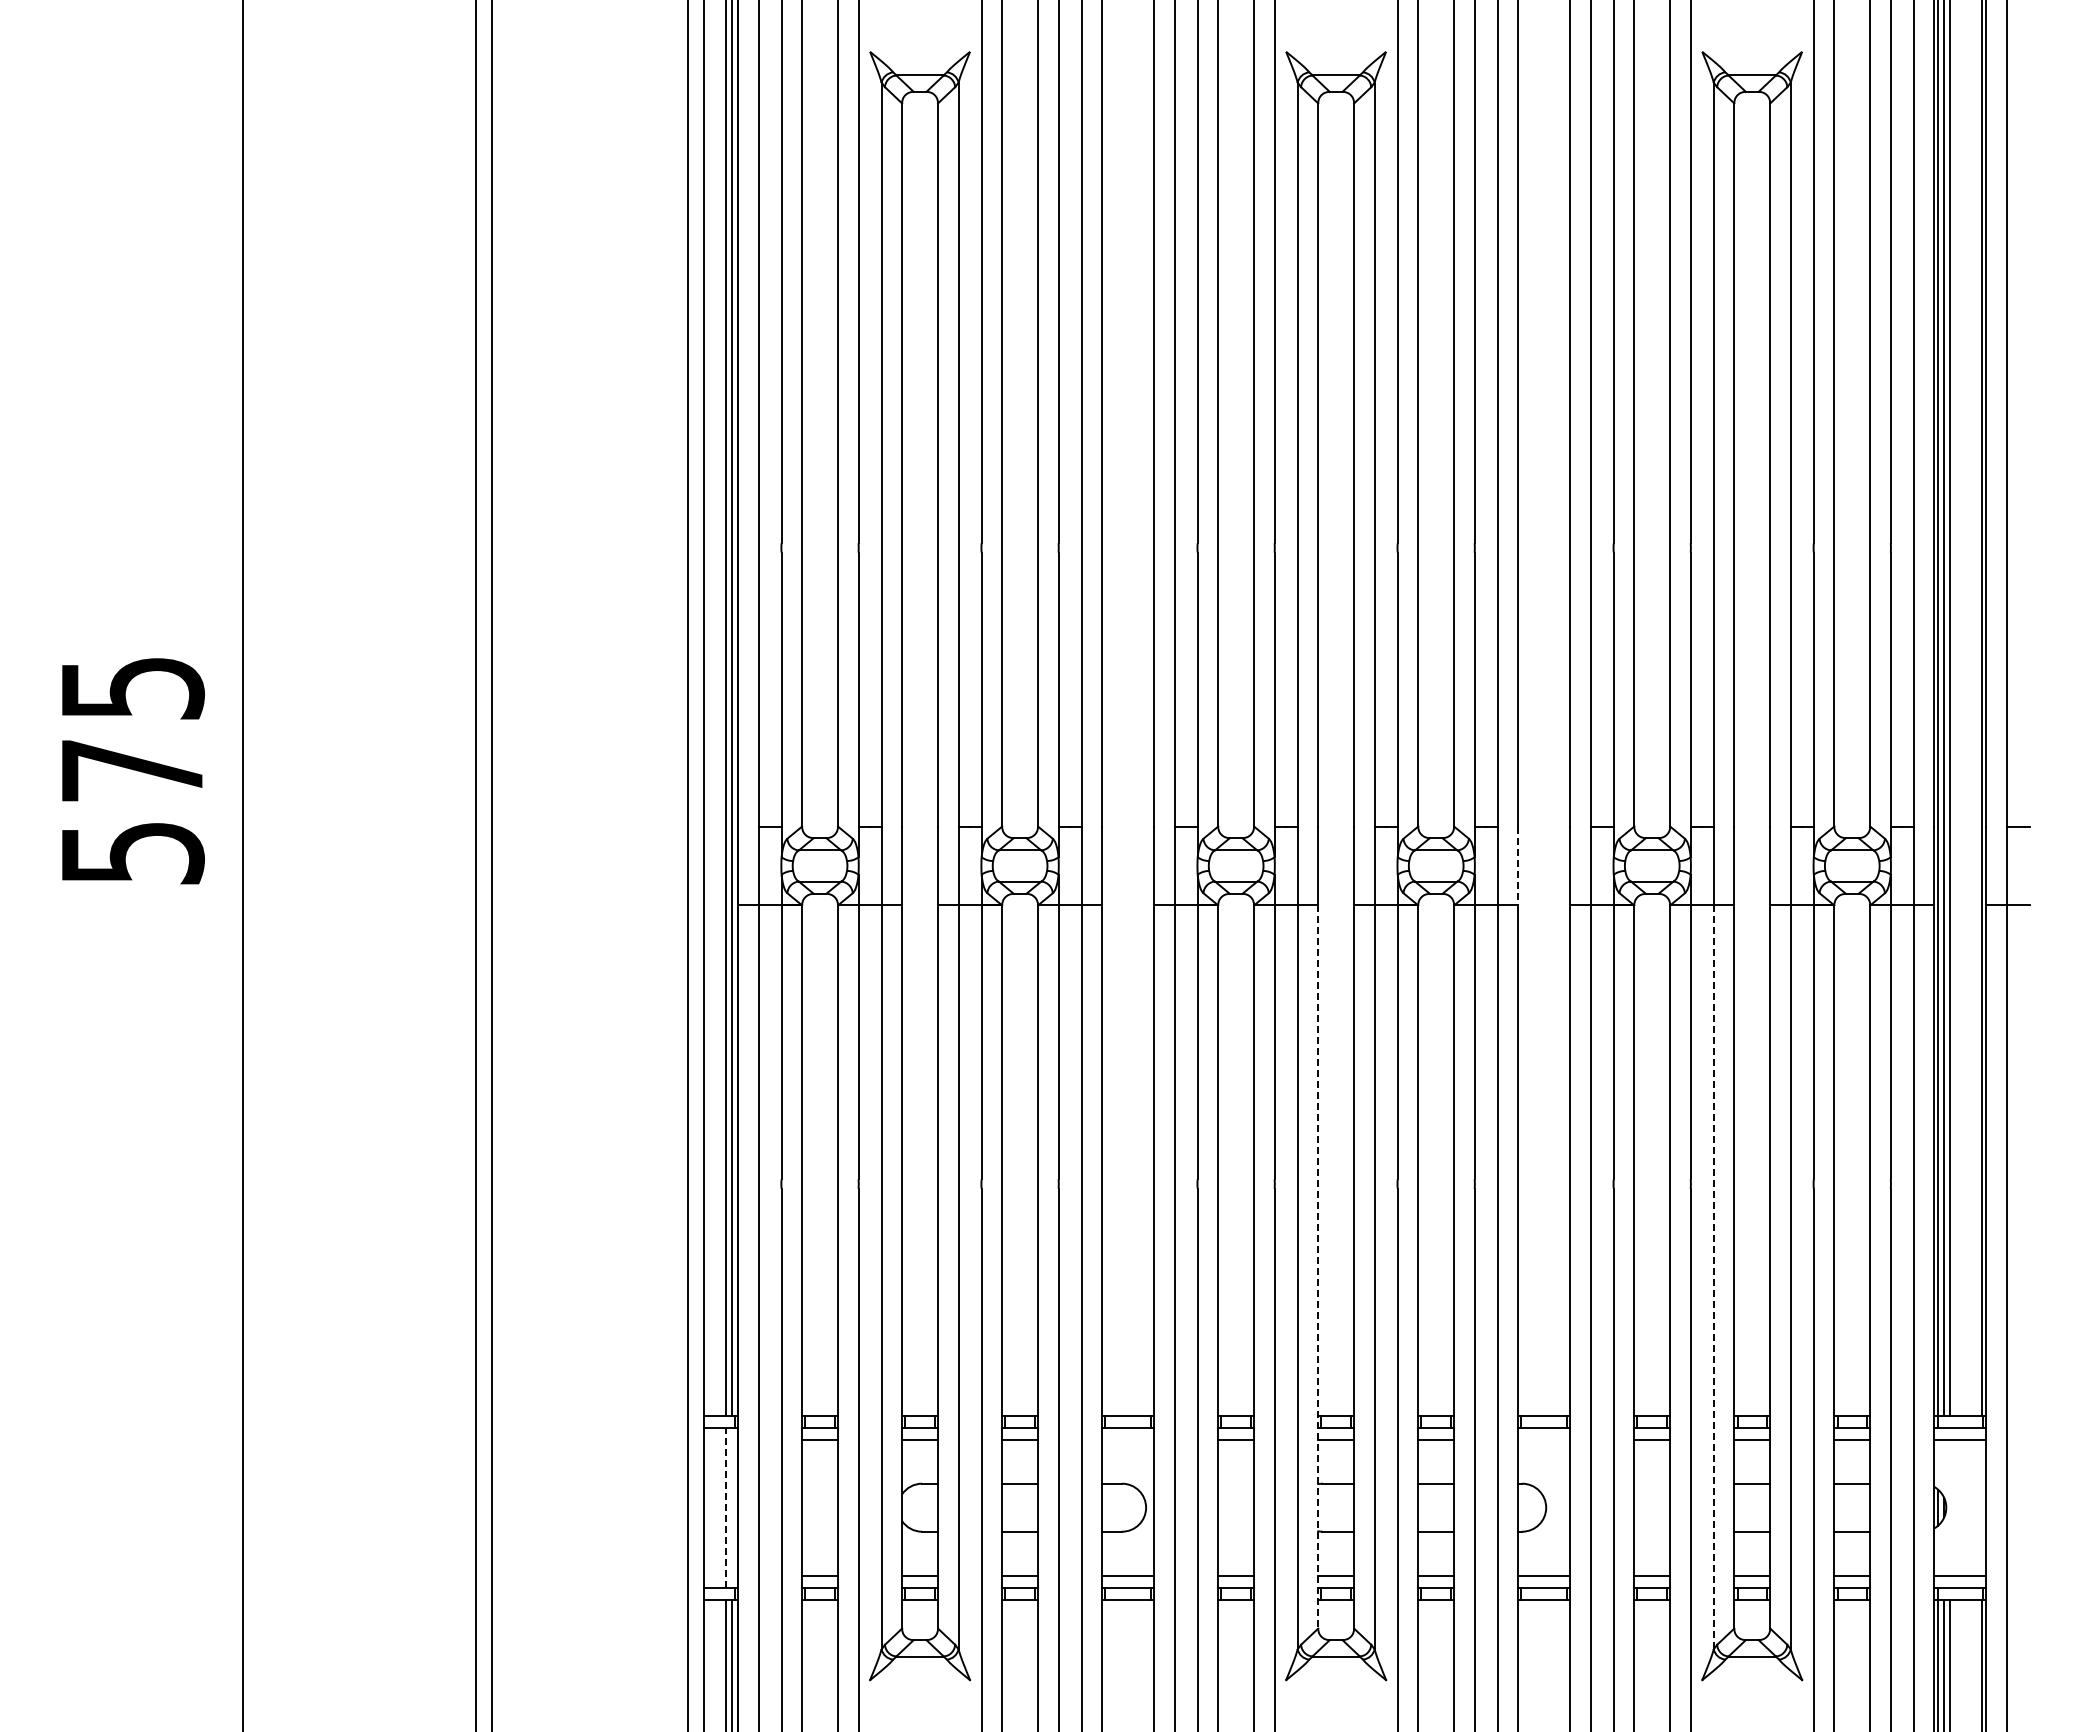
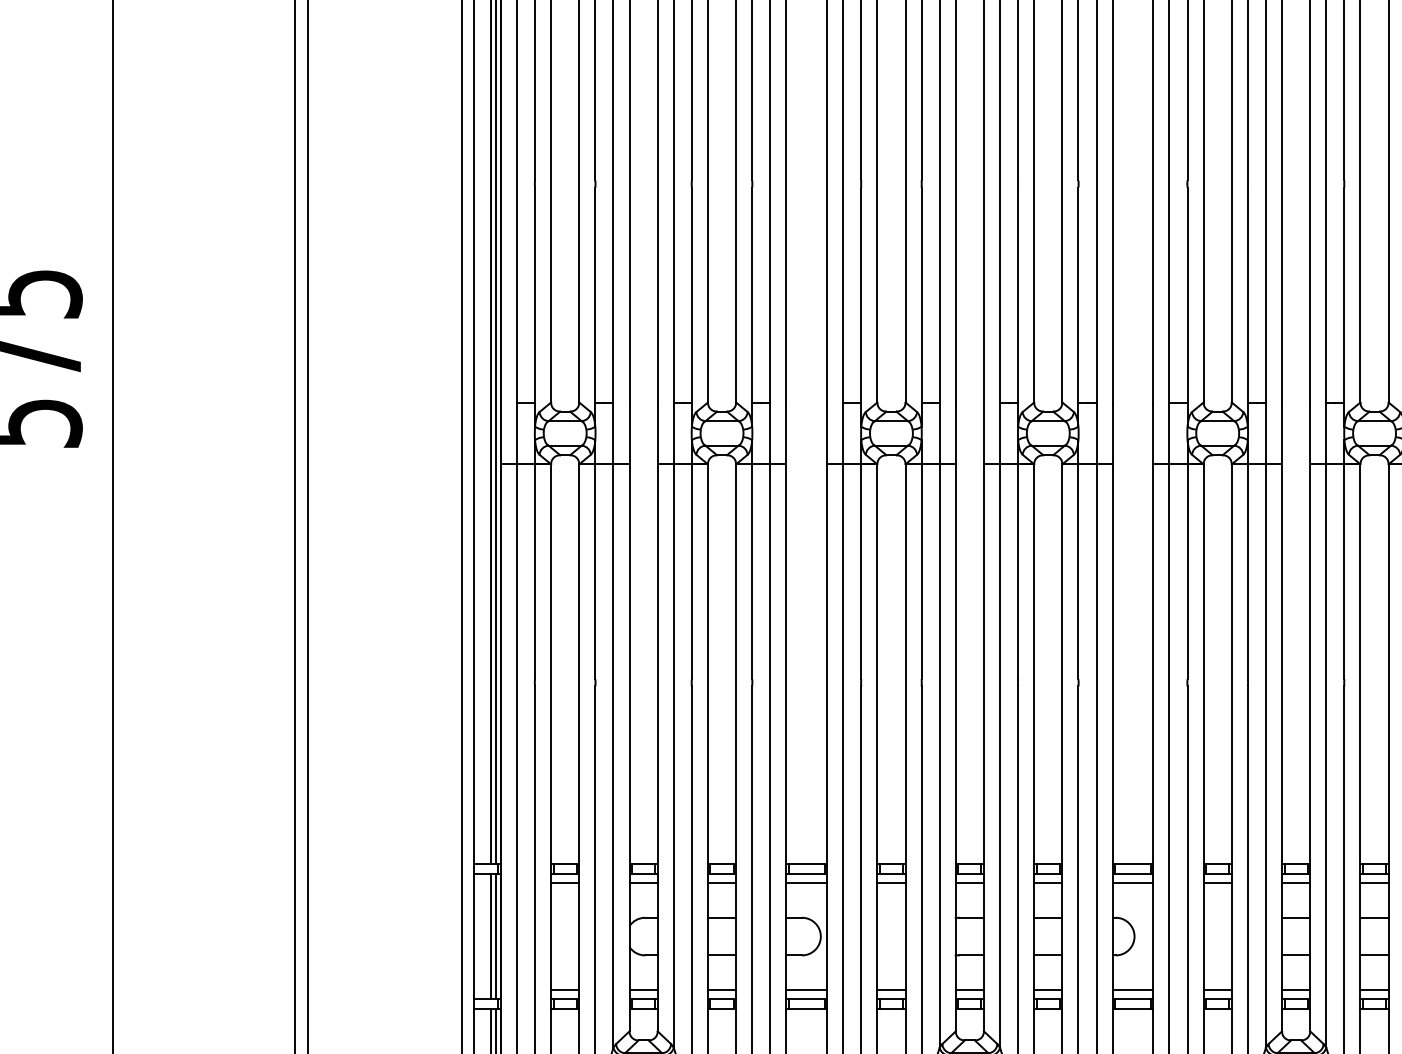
line: (1518, 866) -> (1112, 433), dashed -> solid
line: (1318, 1266) -> (956, 747), dashed -> solid
line: (1713, 1277) -> (1265, 756), dashed -> solid
line: (1128, 1439) -> (807, 883), added
line: (1544, 1439) -> (1133, 883), added
line: (726, 1507) -> (491, 936), dashed -> solid
line: (732, 1507) -> (496, 936), added

